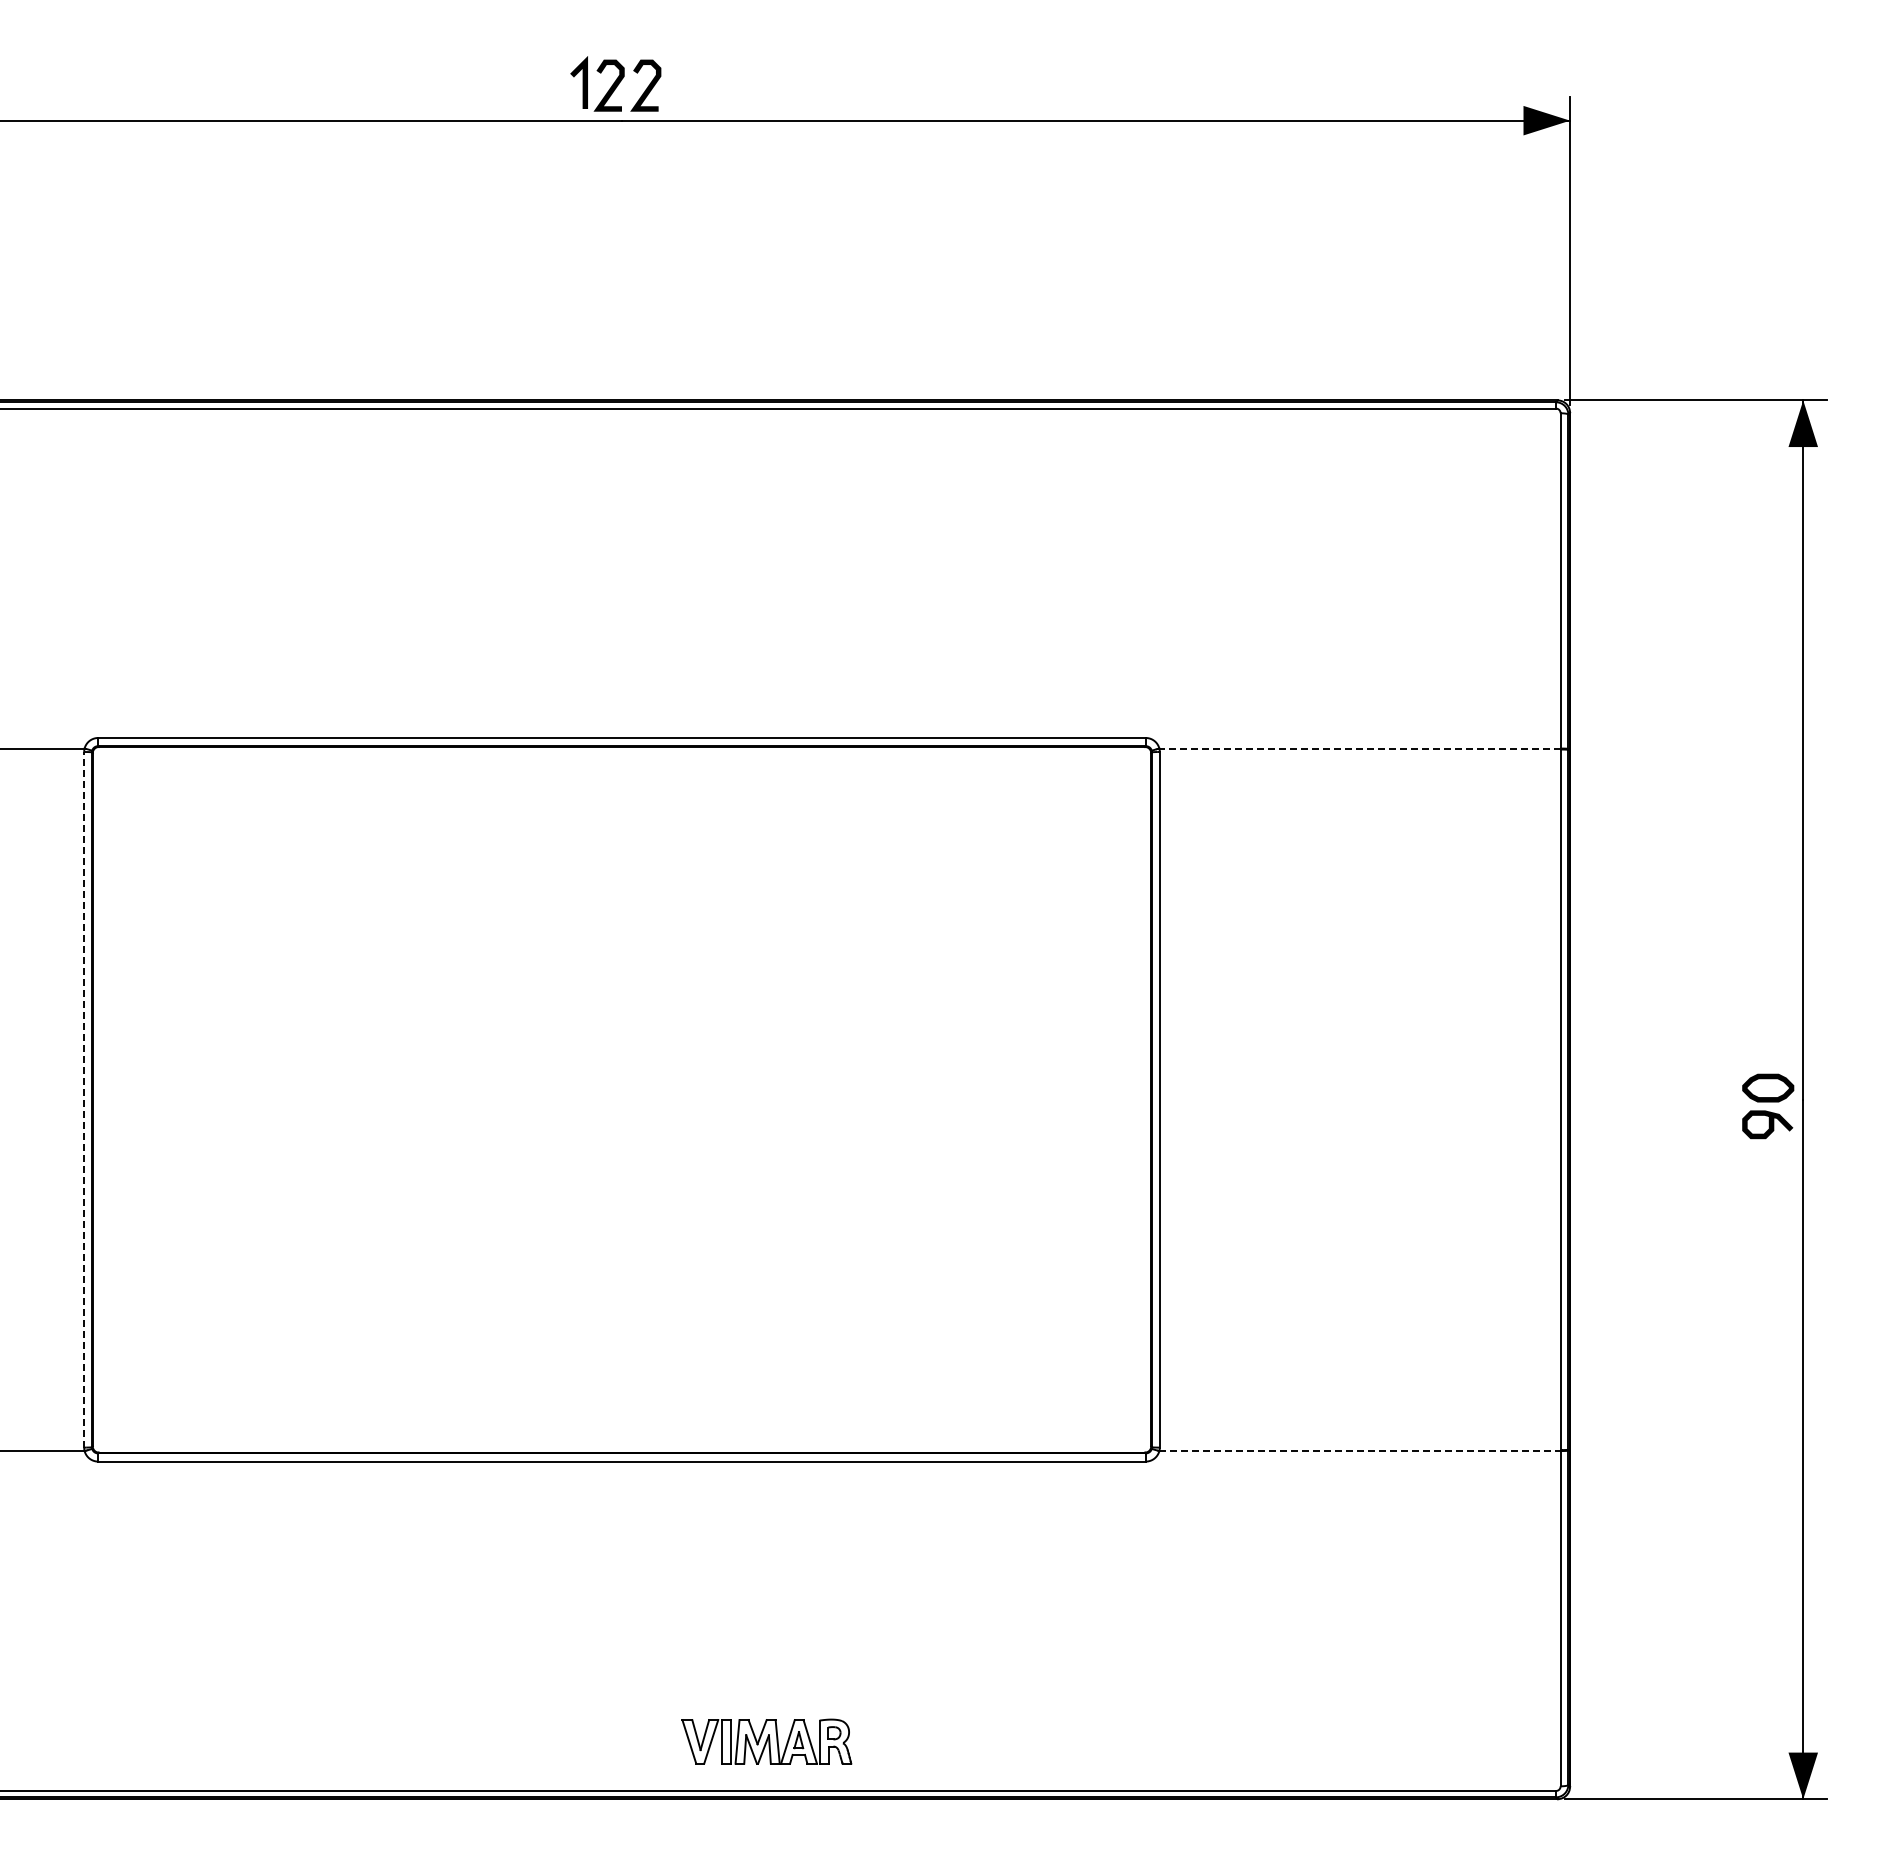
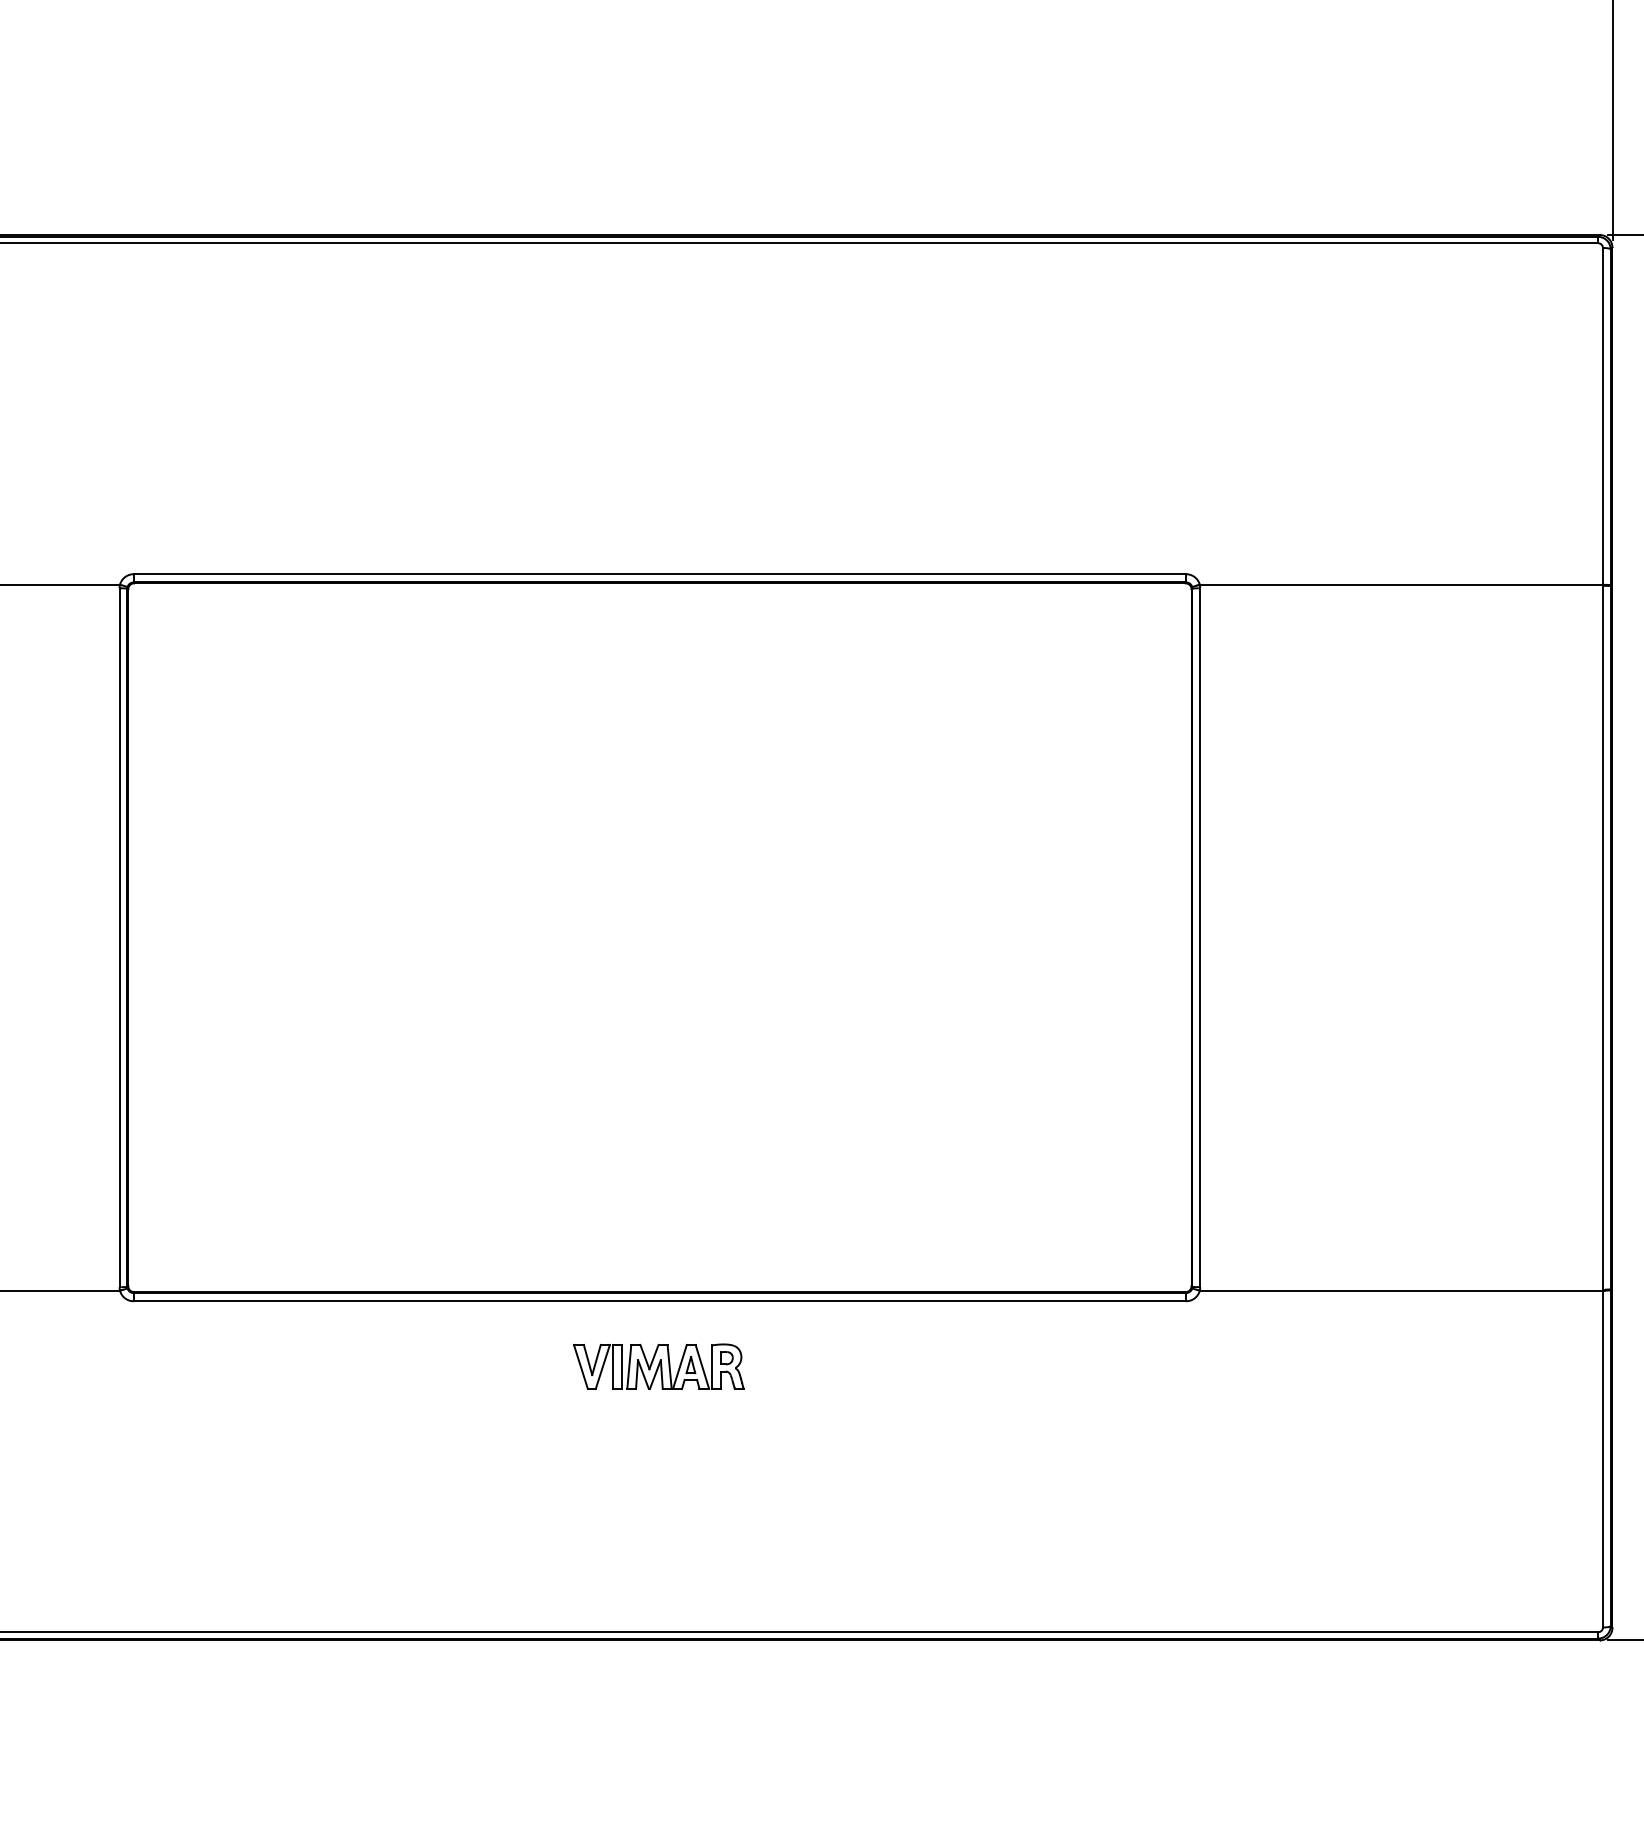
line: (1360, 748) -> (1401, 584), dashed -> solid
line: (84, 1099) -> (119, 937), dashed -> solid
line: (1360, 1451) -> (1401, 1291), dashed -> solid
part: (766, 1741) -> (658, 1366), moved

